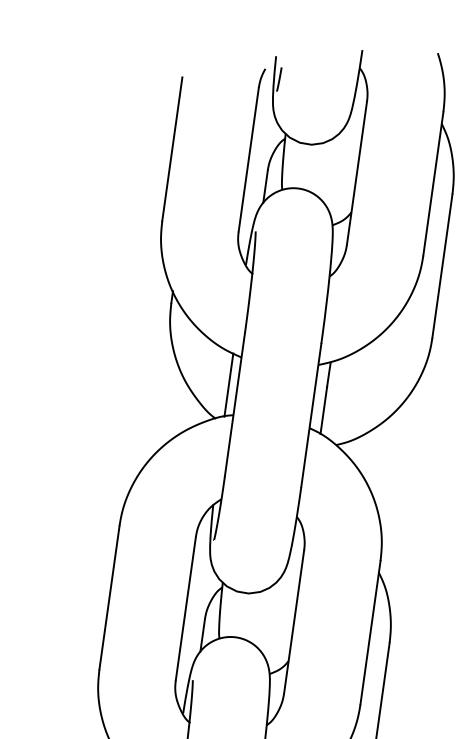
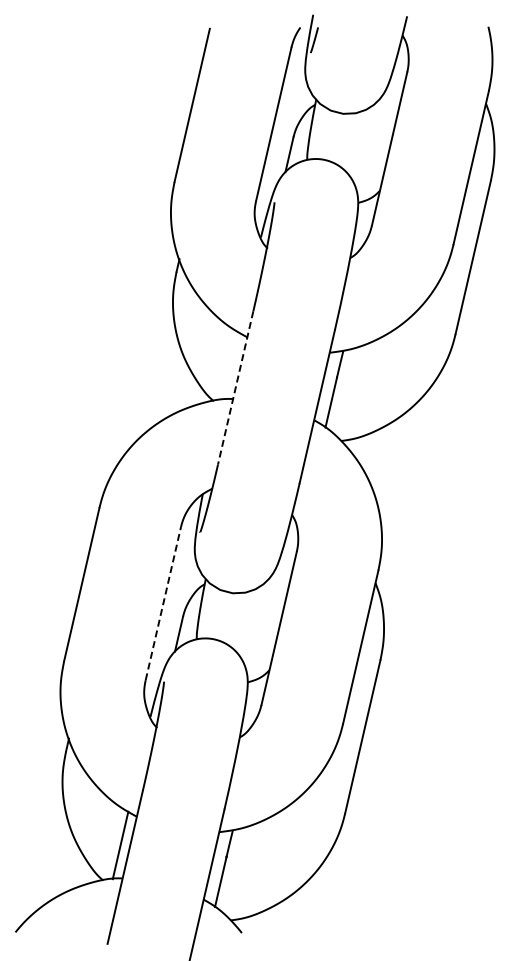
line: (228, 384) -> (230, 365), removed
line: (234, 404) -> (235, 387), solid -> dashed
line: (185, 608) -> (163, 603), solid -> dashed

